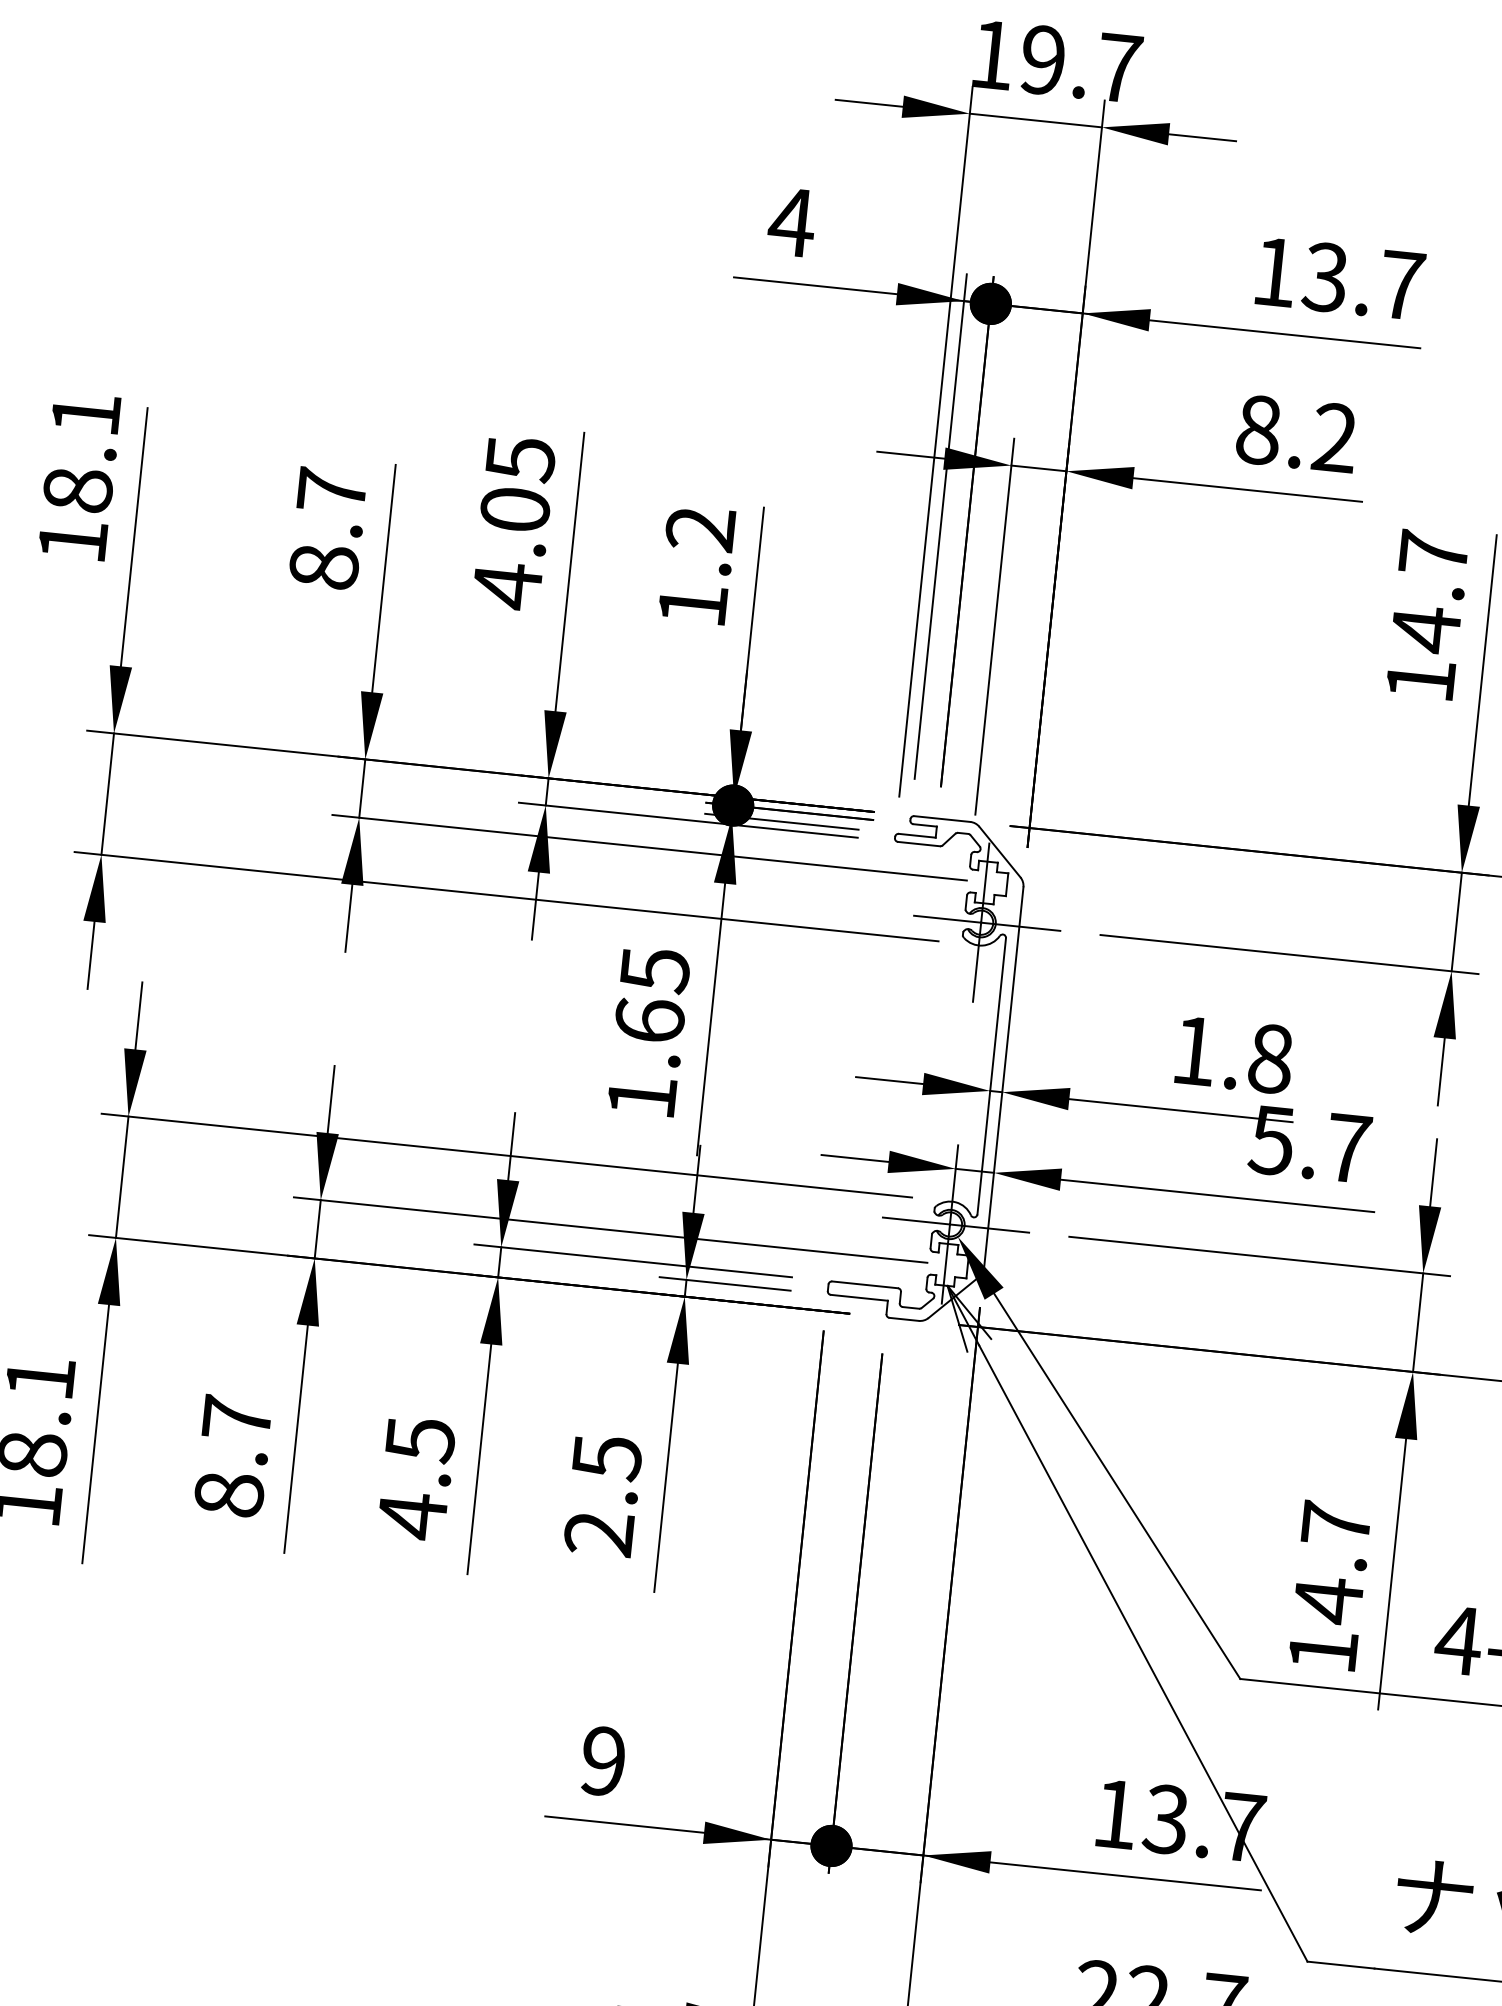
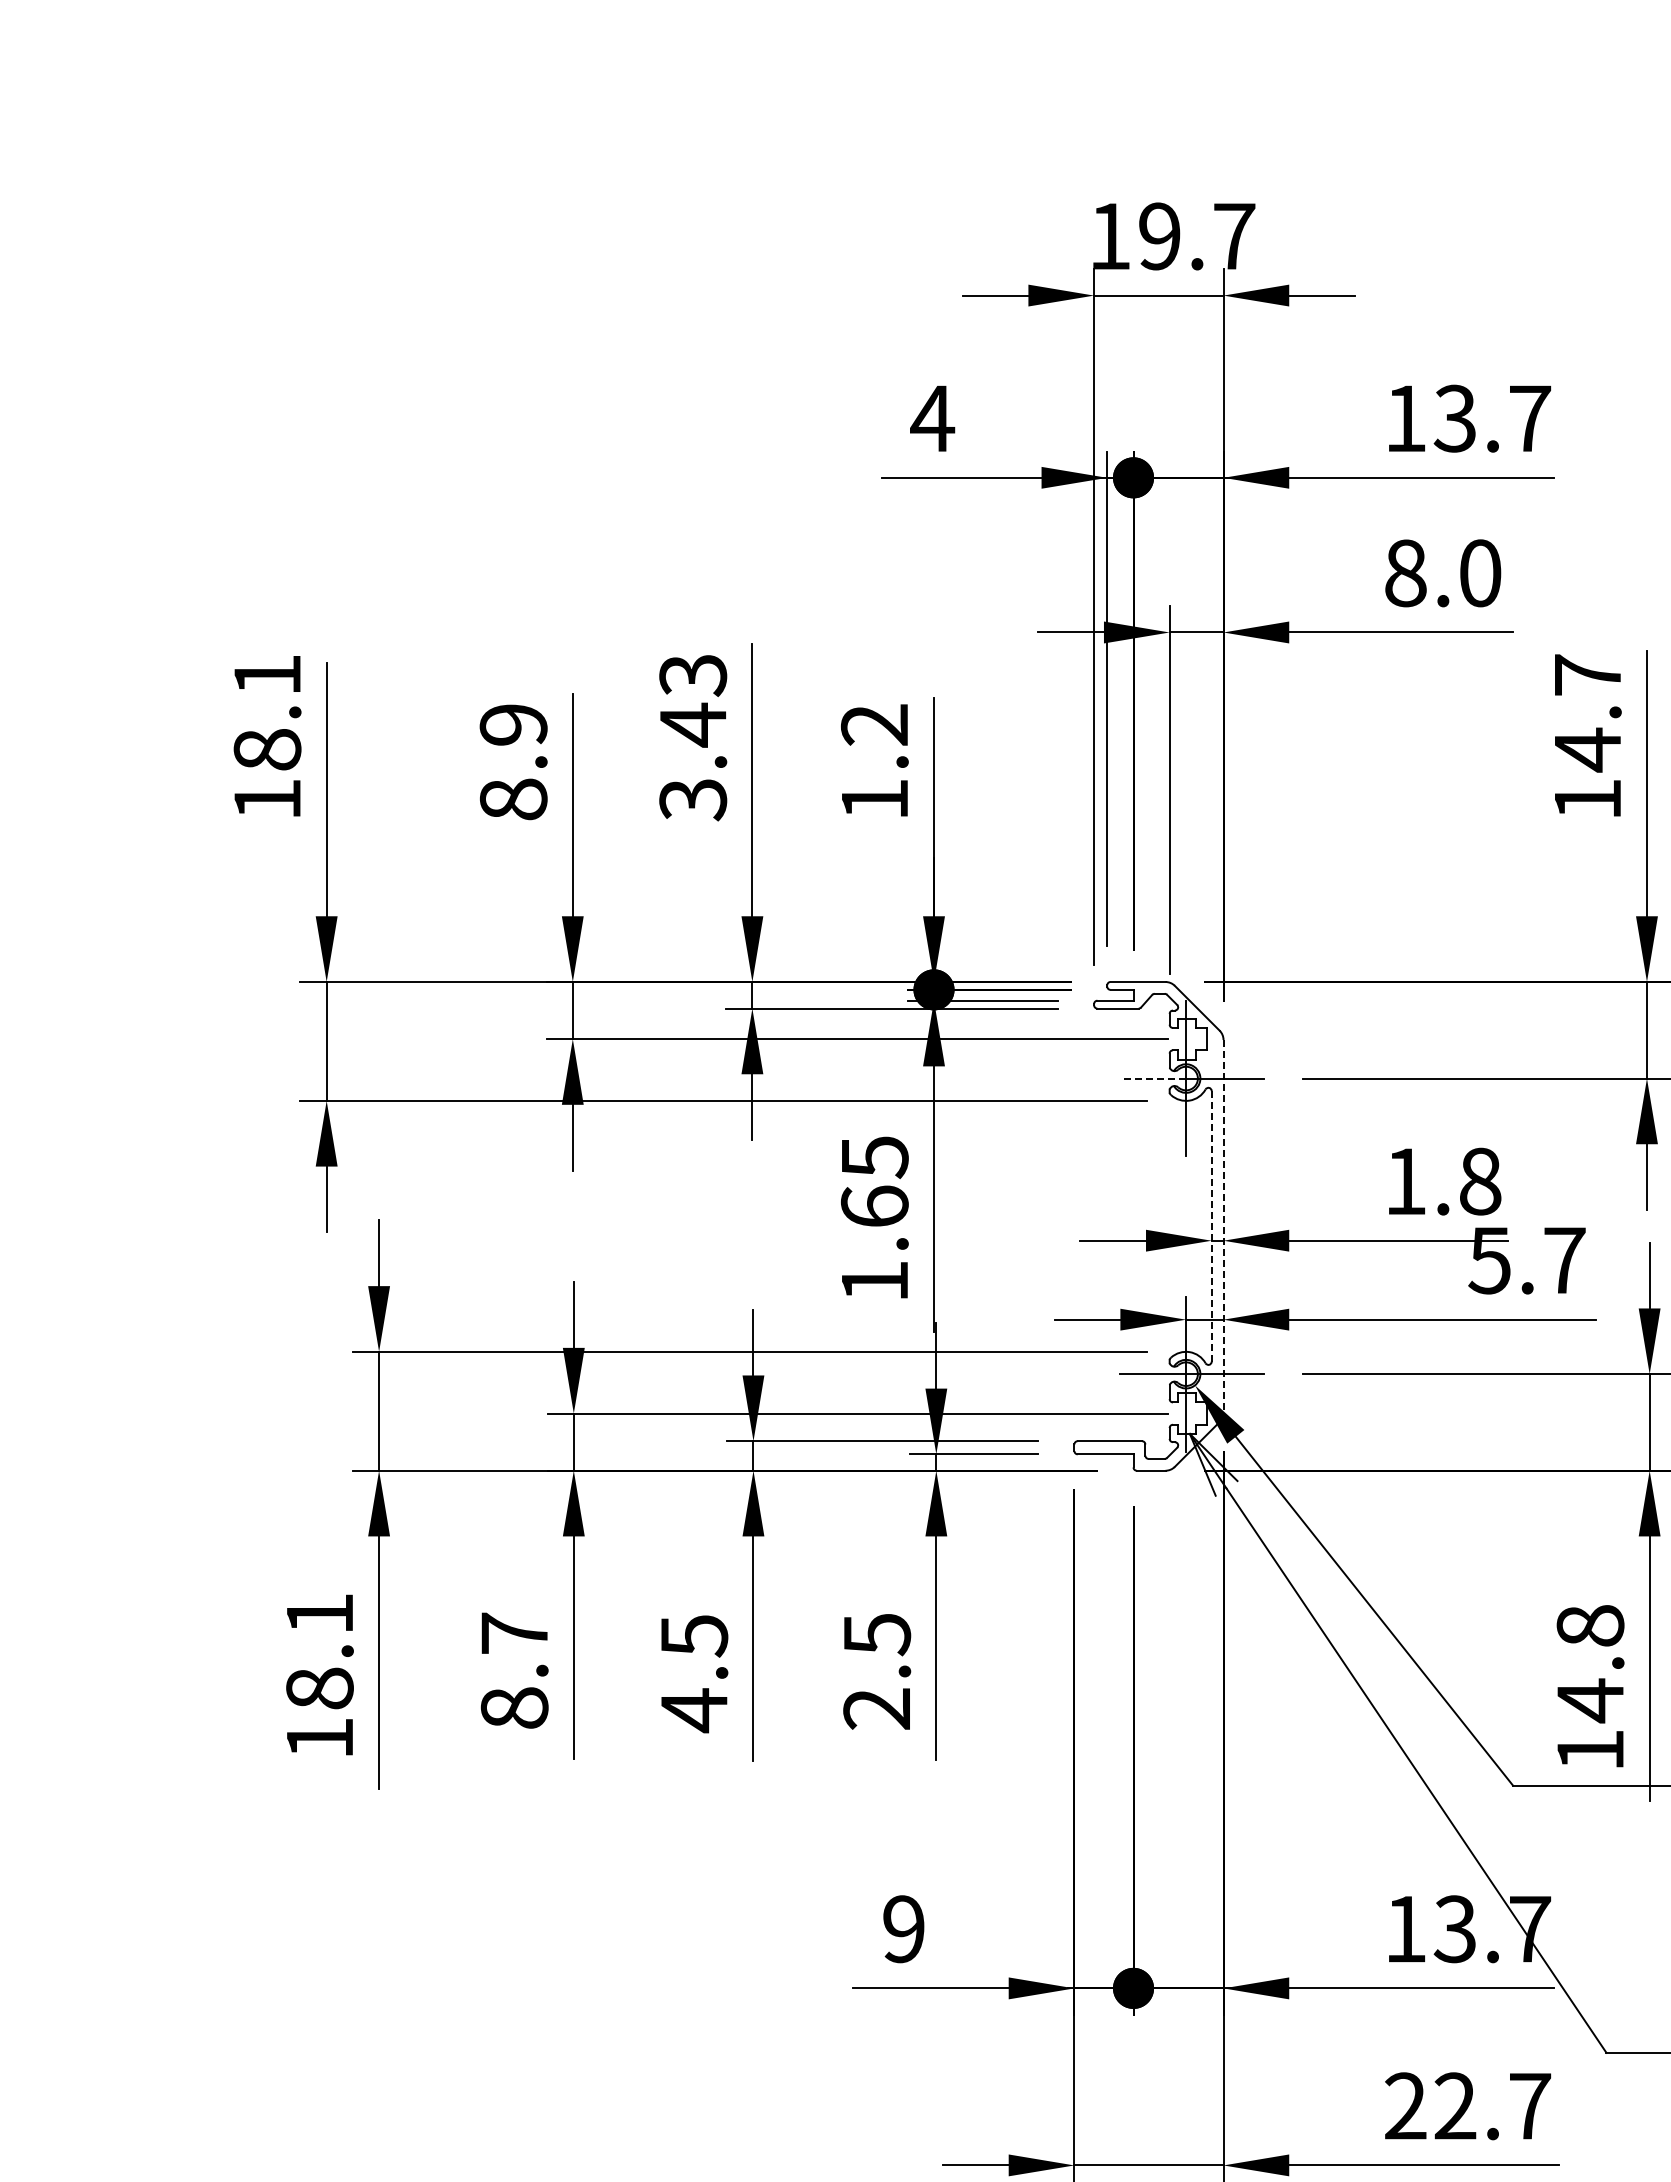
text: (1334, 438) -> (1480, 573), 8.2 -> 8.0
text: (331, 490) -> (513, 724), 8.7 -> 8.9
text: (514, 523) -> (693, 738), 4.05 -> 3.43
line: (947, 919) -> (1153, 1078), solid -> dashed
line: (991, 1075) -> (1211, 1225), solid -> dashed
line: (1003, 1077) -> (1223, 1226), solid -> dashed
text: (1336, 1523) -> (1590, 1625), 14.7 -> 14.8

